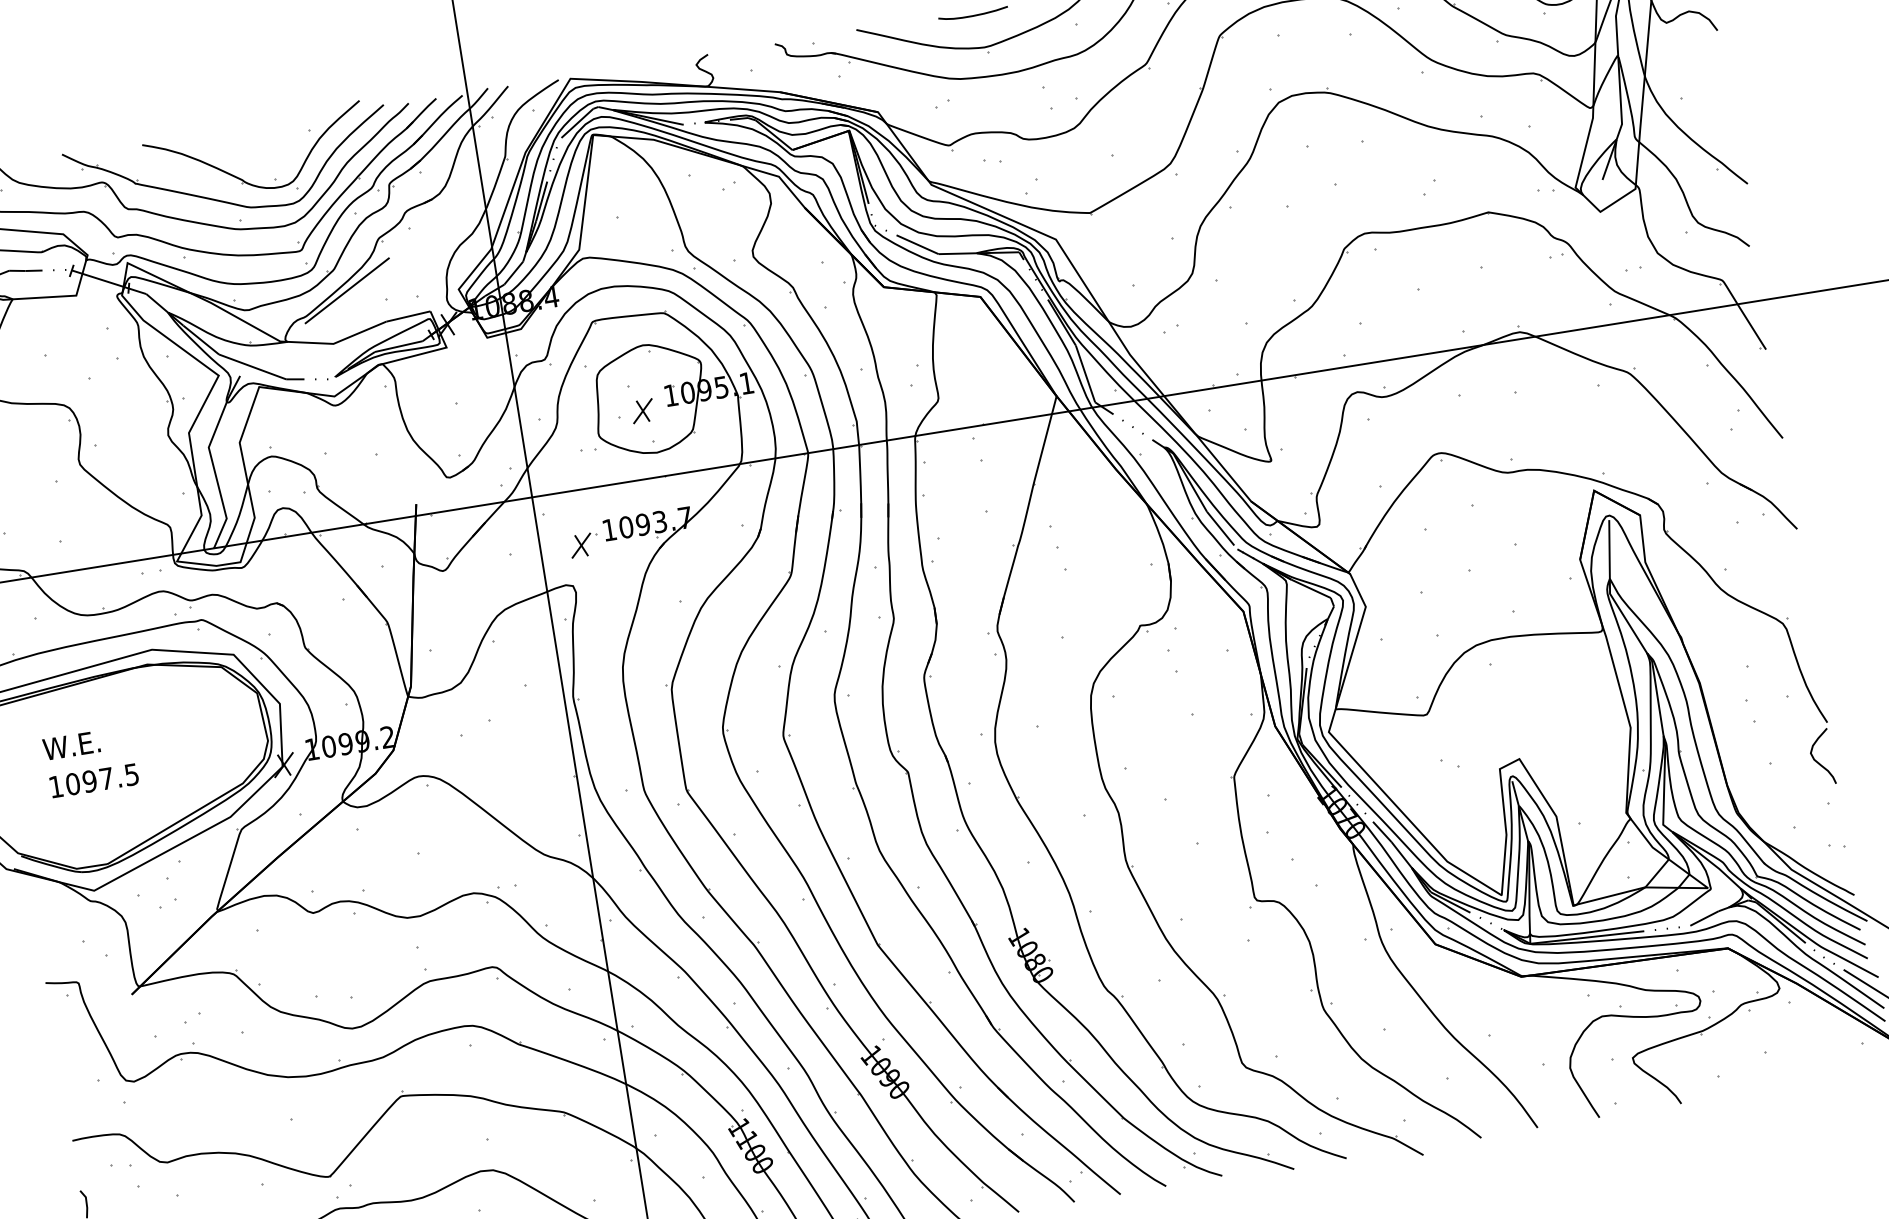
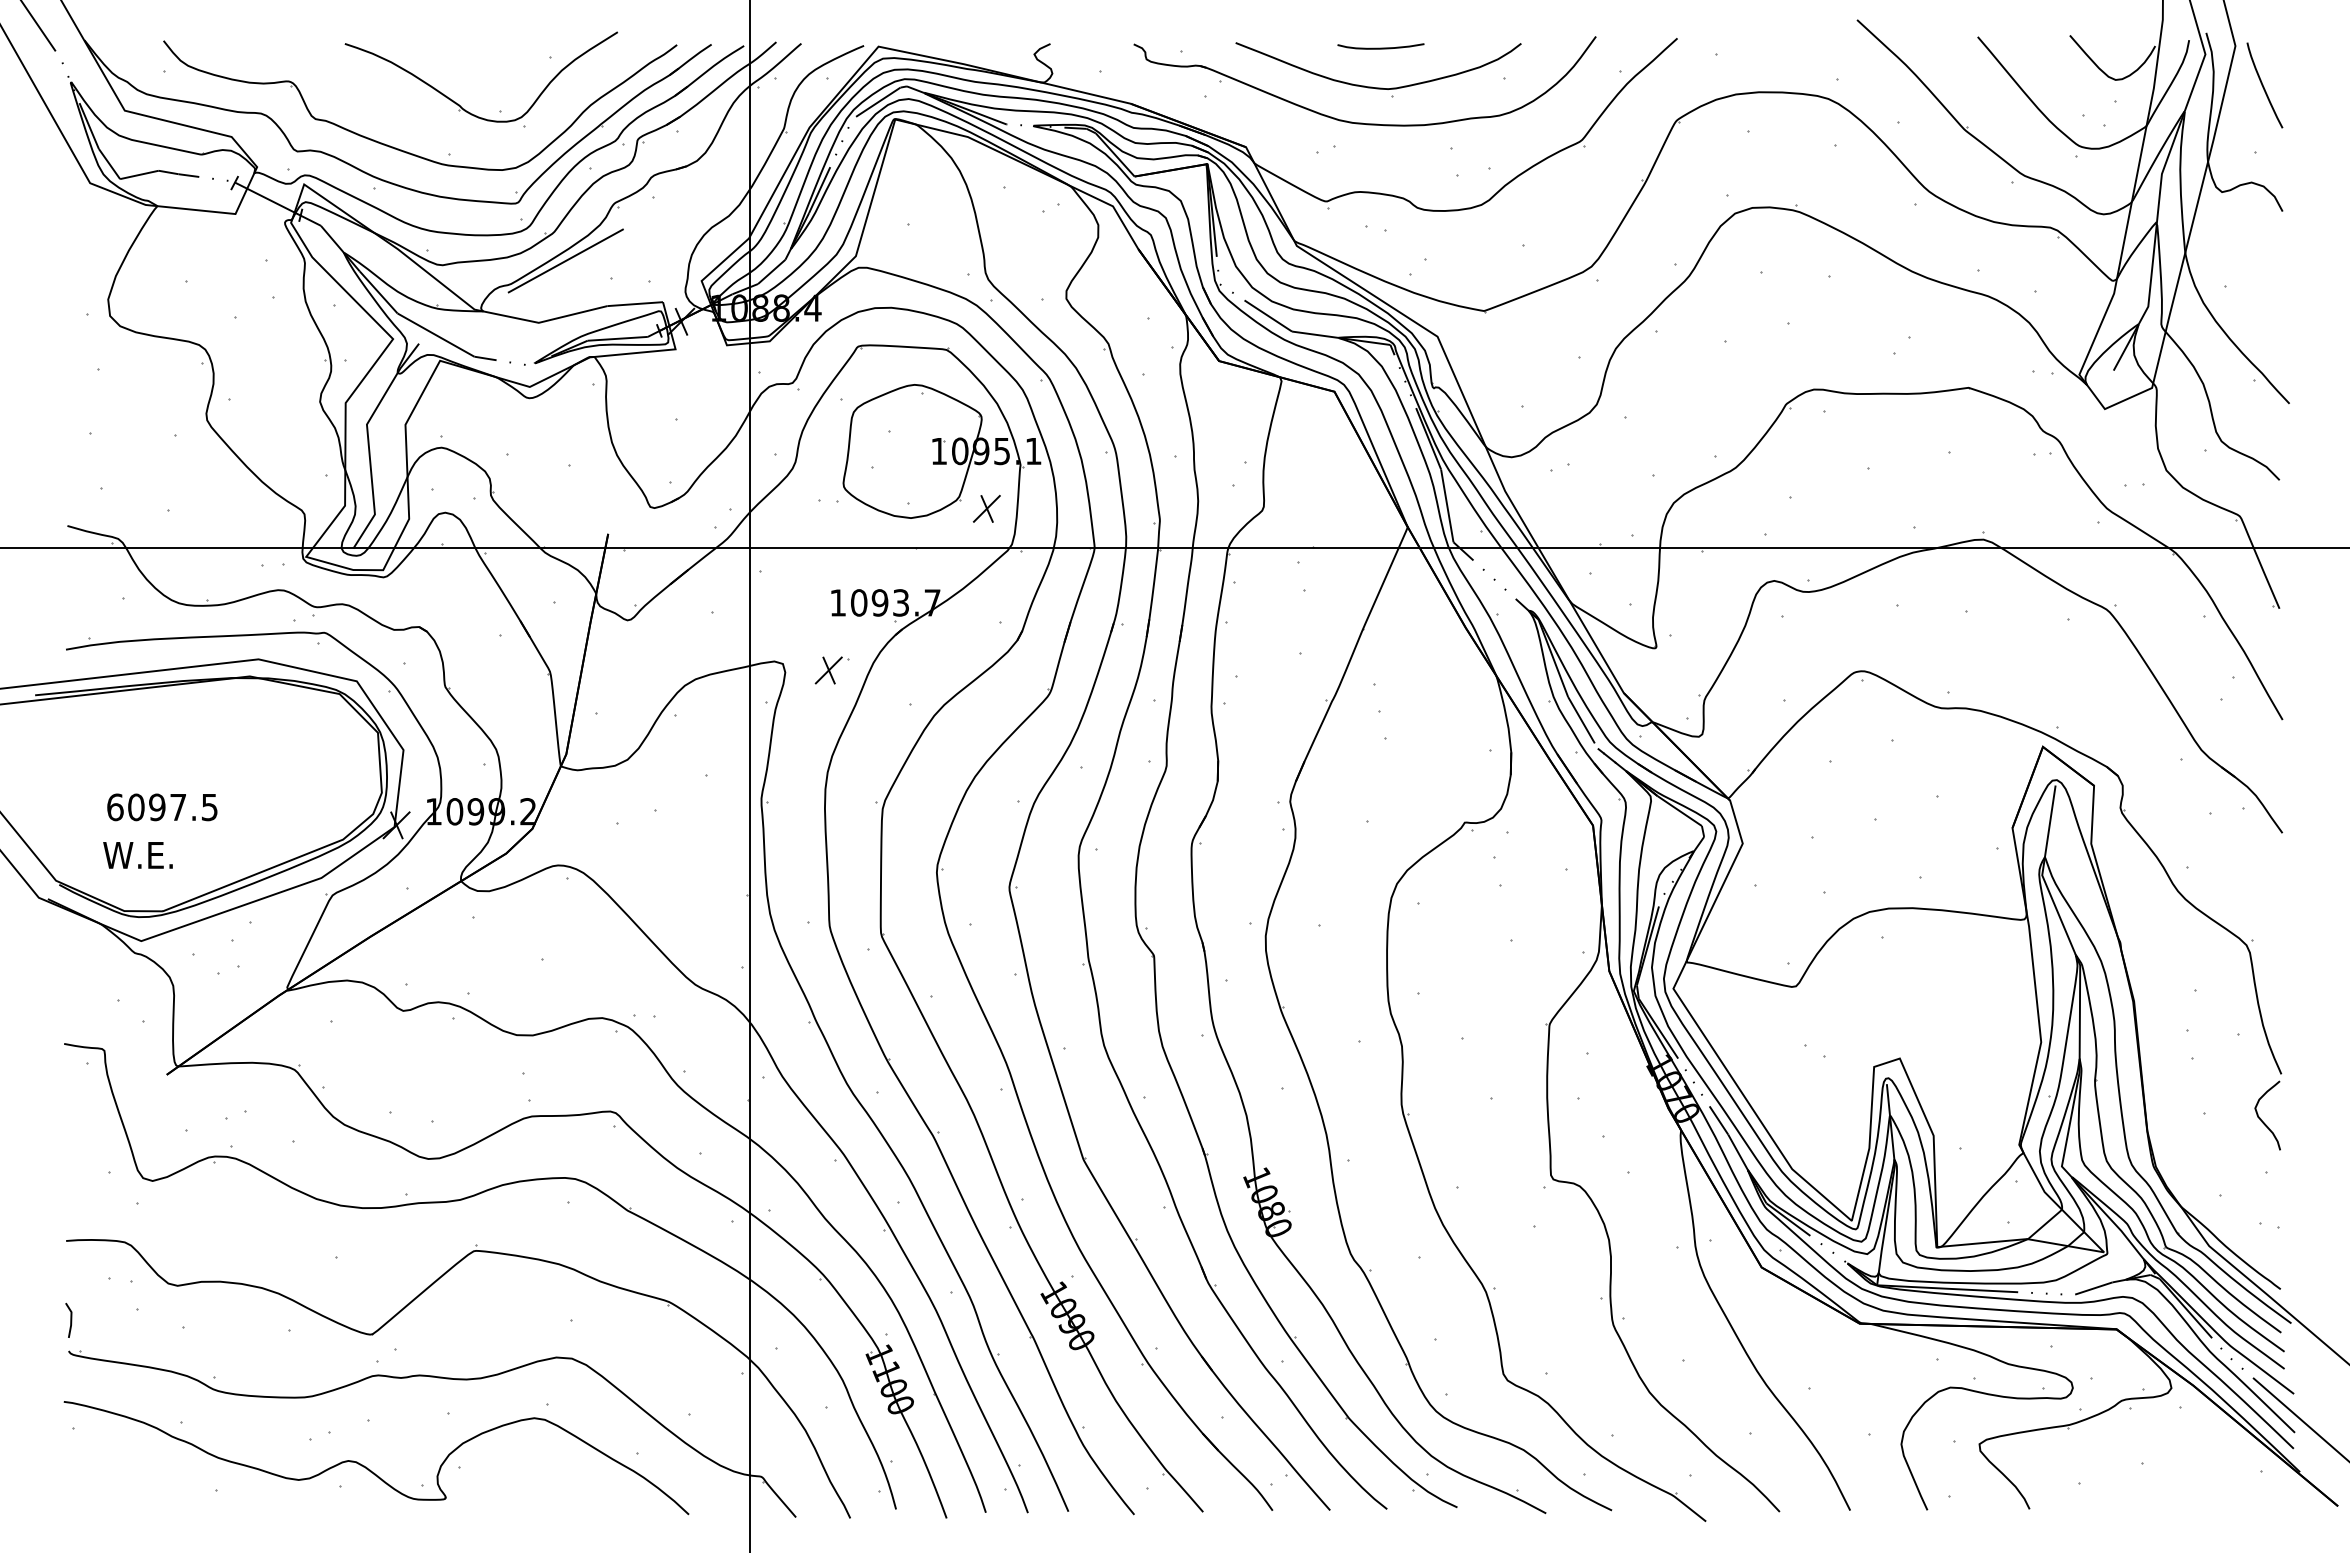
part: (221, 200) -> (430, 126), removed
part: (642, 410) -> (986, 508), moved
part: (583, 545) -> (831, 670), moved
text: (71, 745) -> (137, 855), moved
text: (56, 786) -> (115, 807), 1097.5 -> 6097.5

